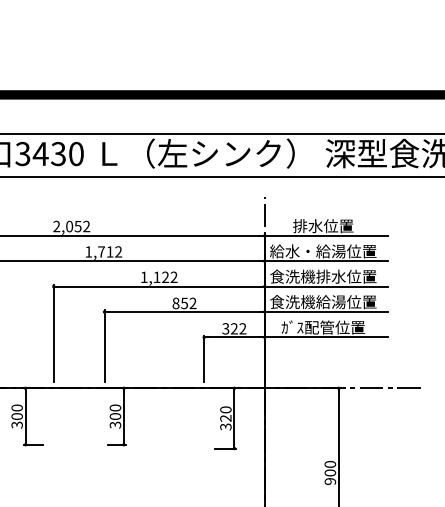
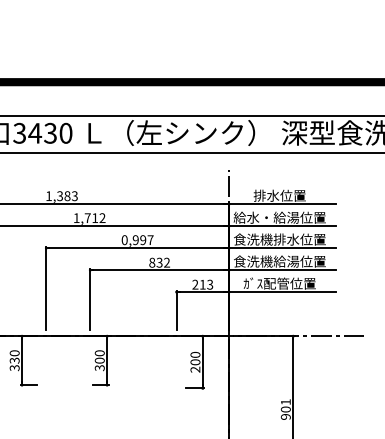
text: (71, 226) -> (61, 196), 2,052 -> 1,383
text: (158, 277) -> (137, 240), 1,122 -> 0,997
text: (184, 302) -> (159, 261), 852 -> 832
text: (234, 328) -> (202, 284), 322 -> 213
text: (16, 416) -> (14, 360), 300 -> 330
text: (225, 422) -> (195, 365), 320 -> 200
text: (330, 464) -> (286, 402), 900 -> 901

